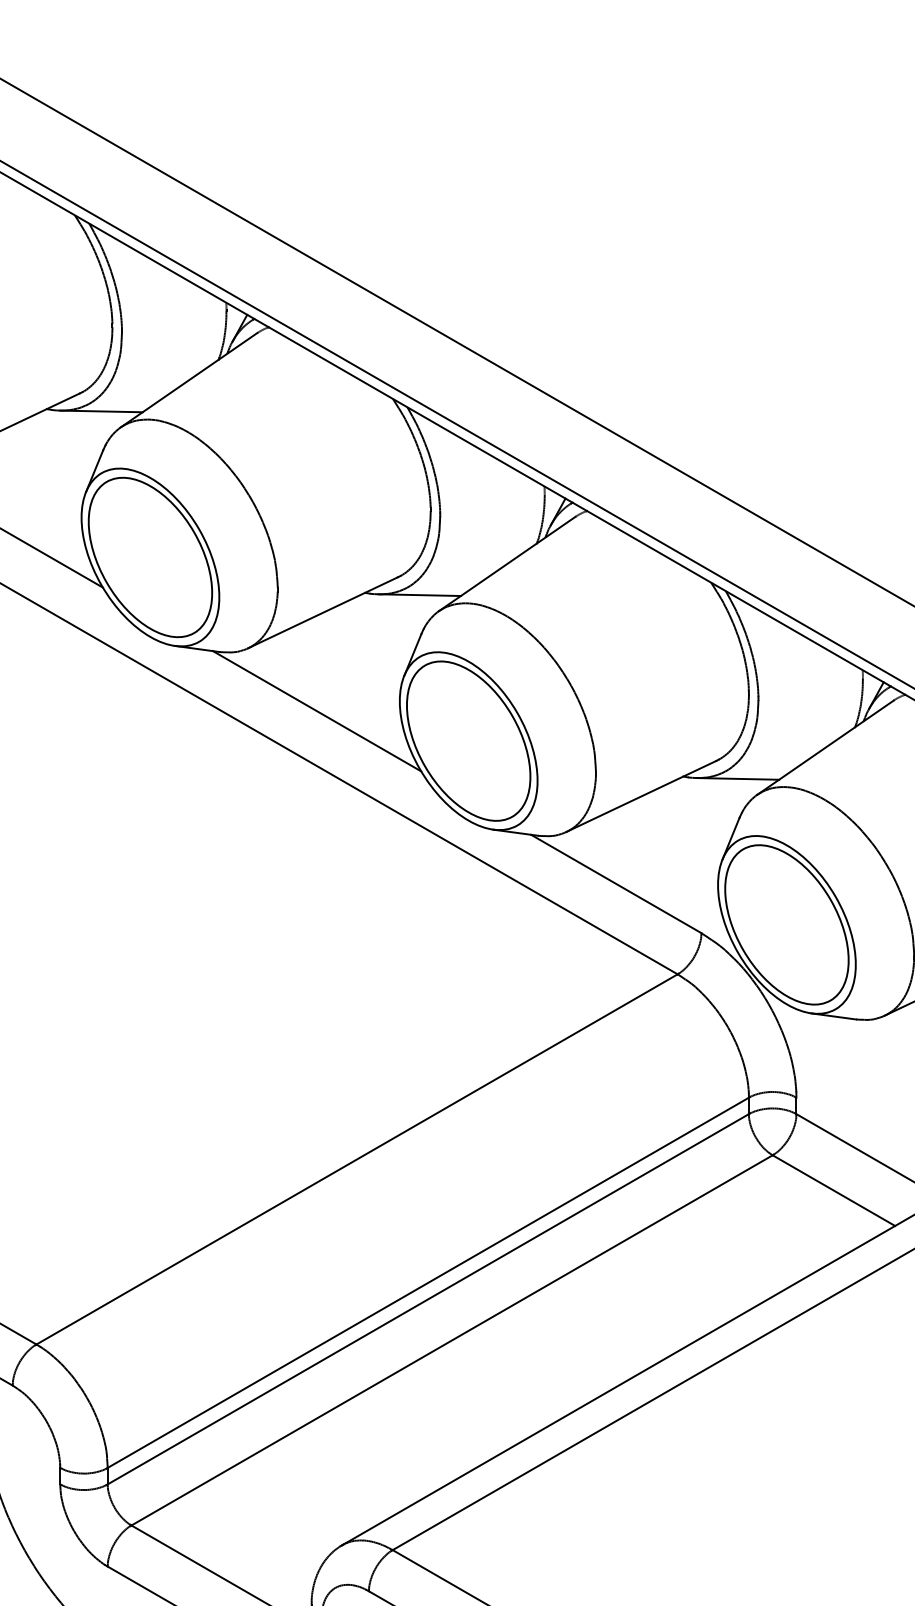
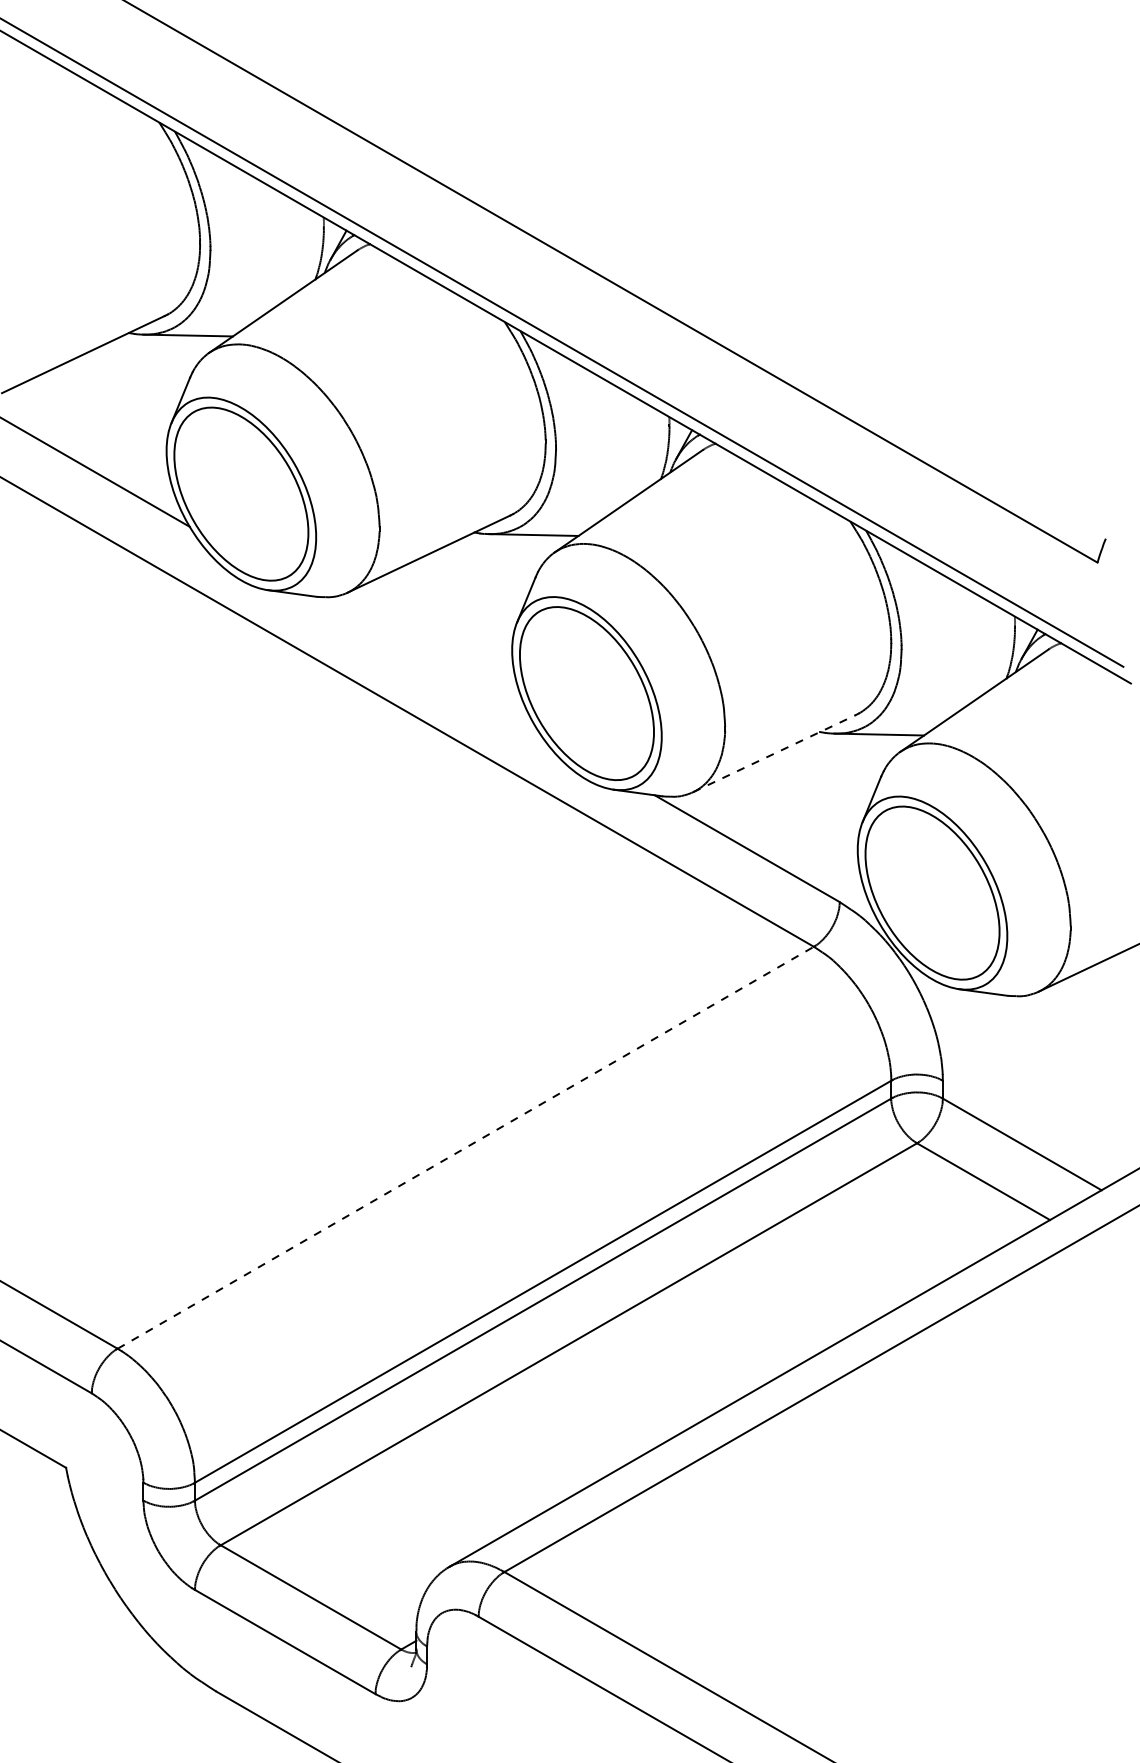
line: (317, 710) -> (422, 660), removed
line: (641, 796) -> (774, 753), solid -> dashed
line: (356, 1159) -> (465, 1147), solid -> dashed

